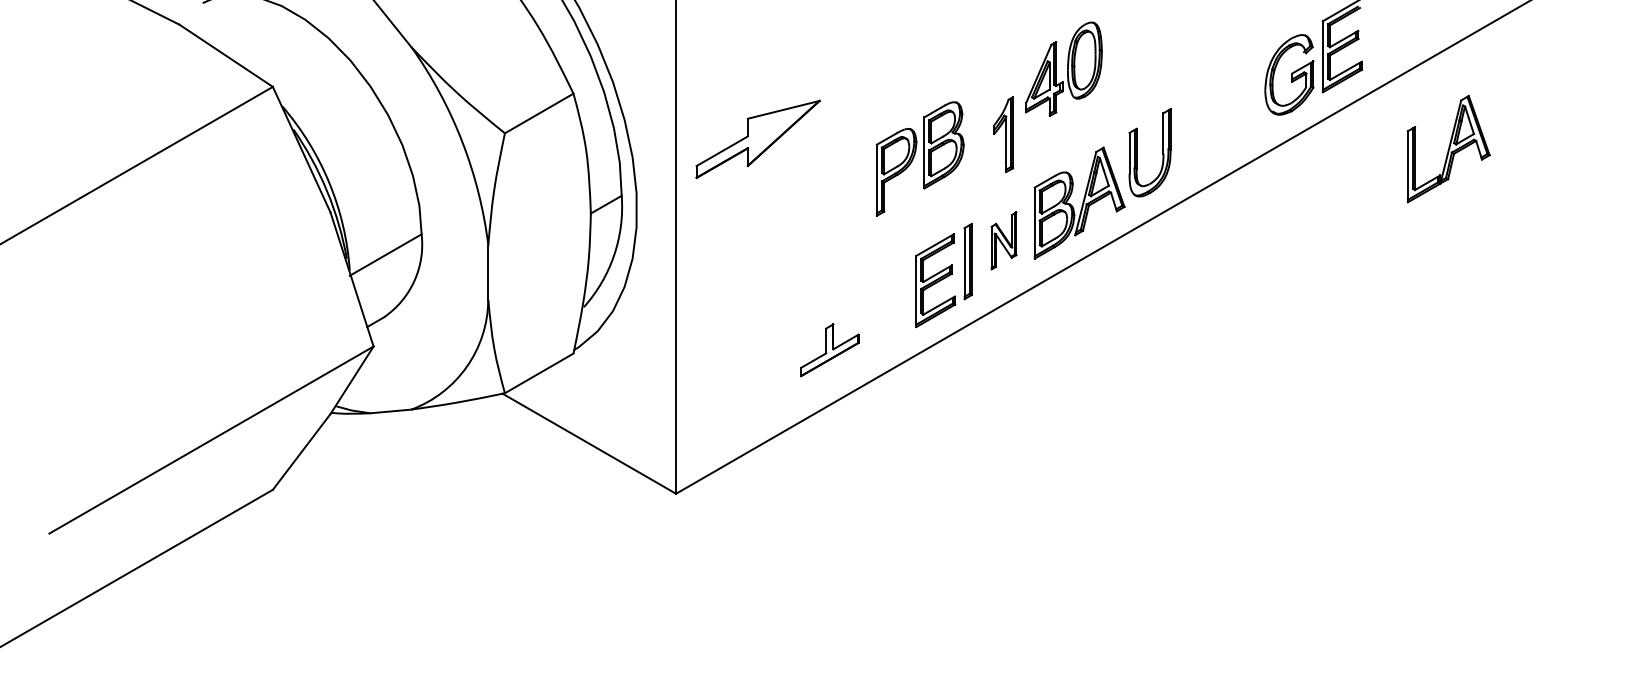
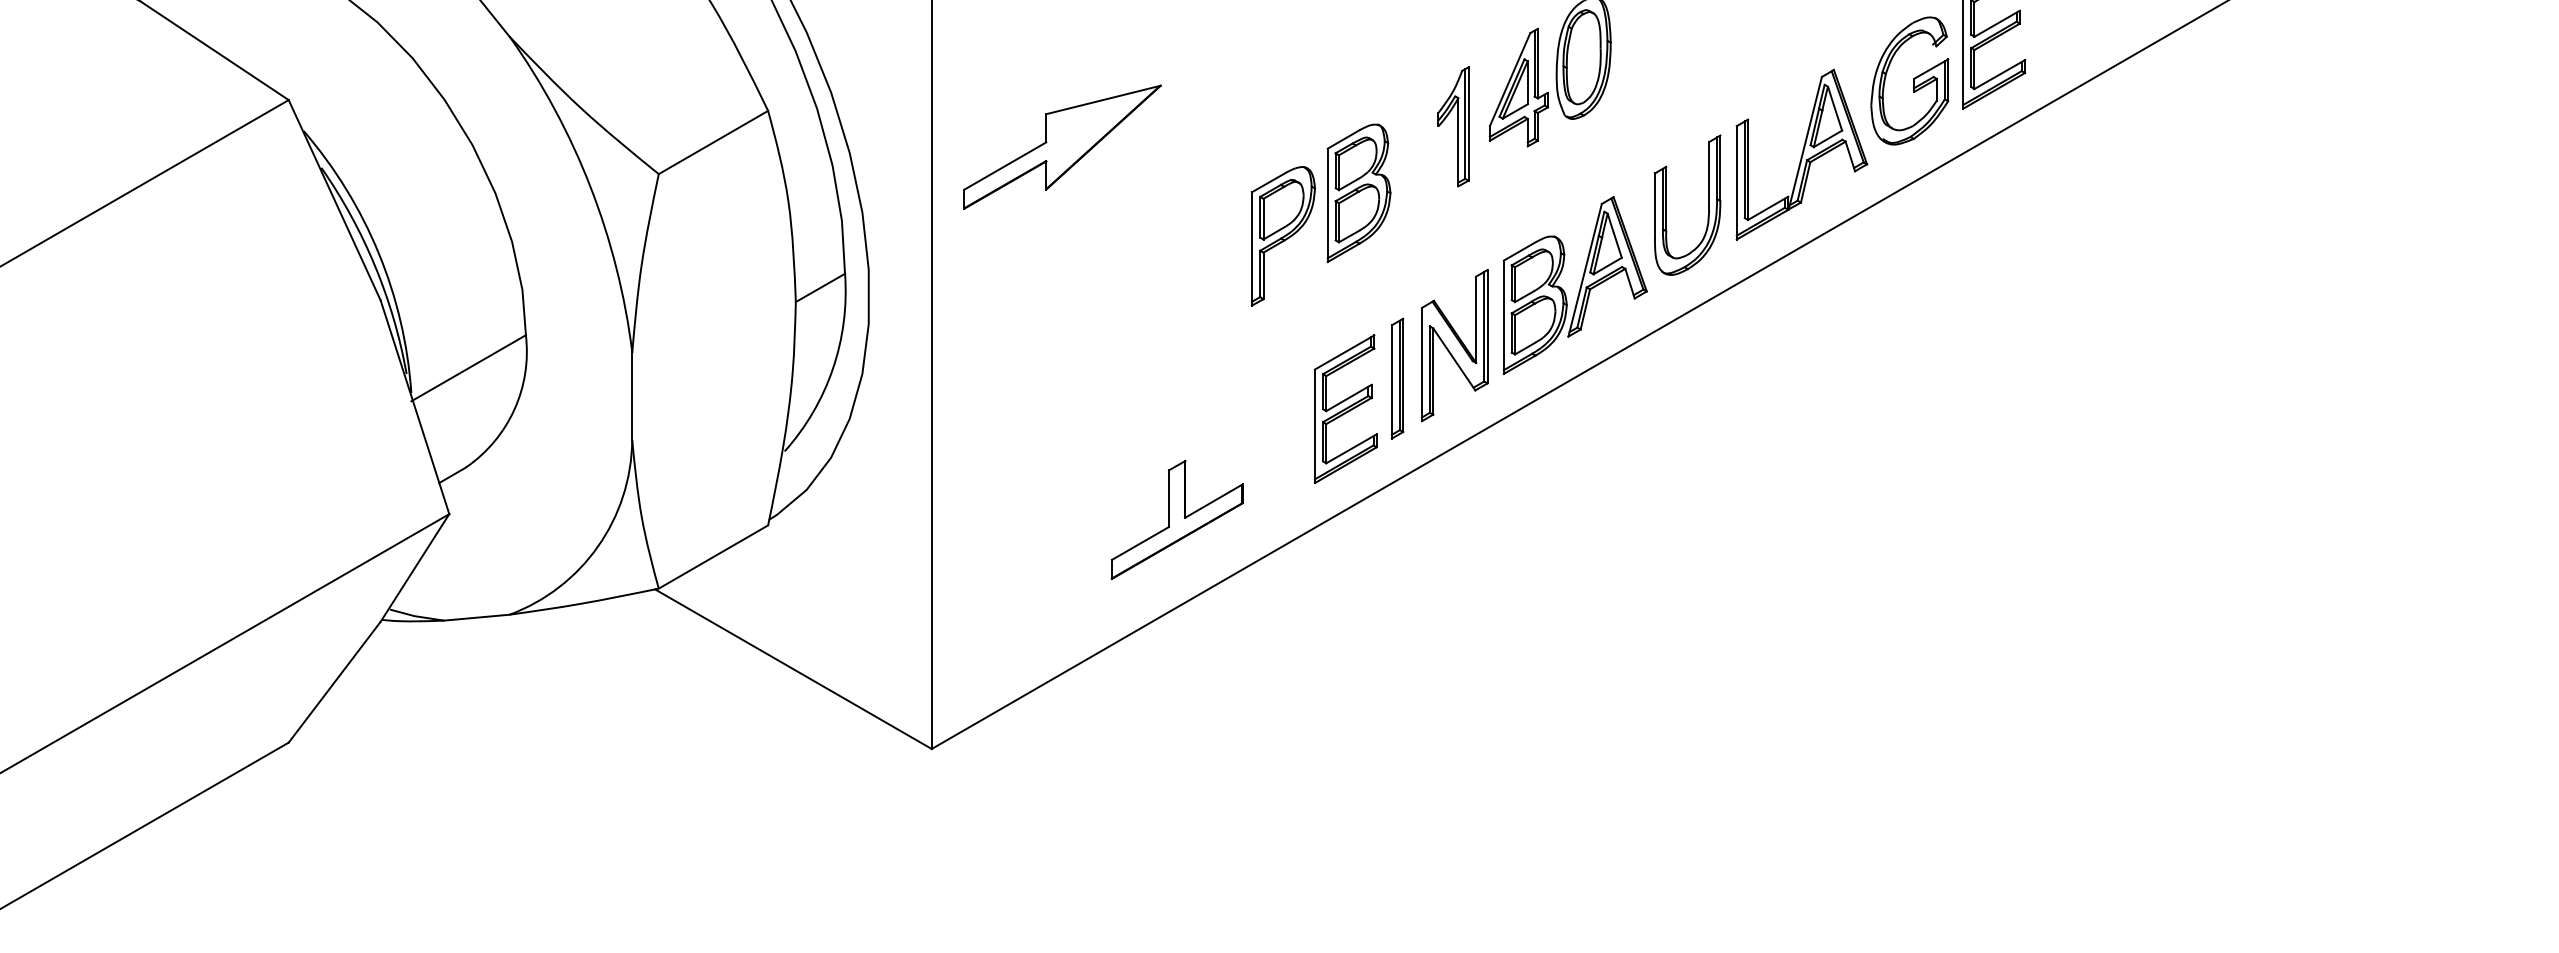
part: (1003, 134) -> (1453, 126), moved
part: (757, 139) -> (1061, 147), moved
part: (1448, 149) -> (1801, 155), moved
part: (1003, 240) -> (1453, 345), size x1.67
part: (829, 350) -> (1176, 520), size x1.43

